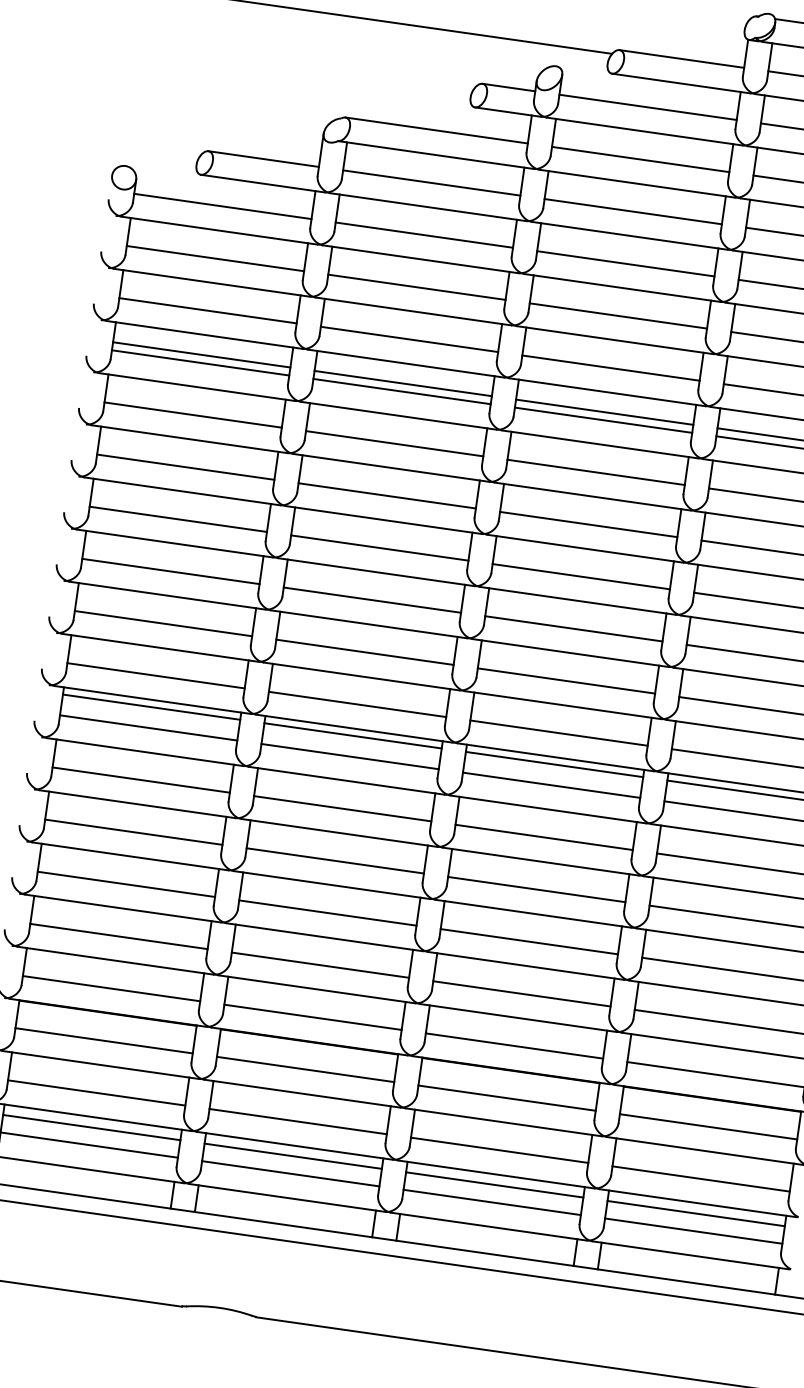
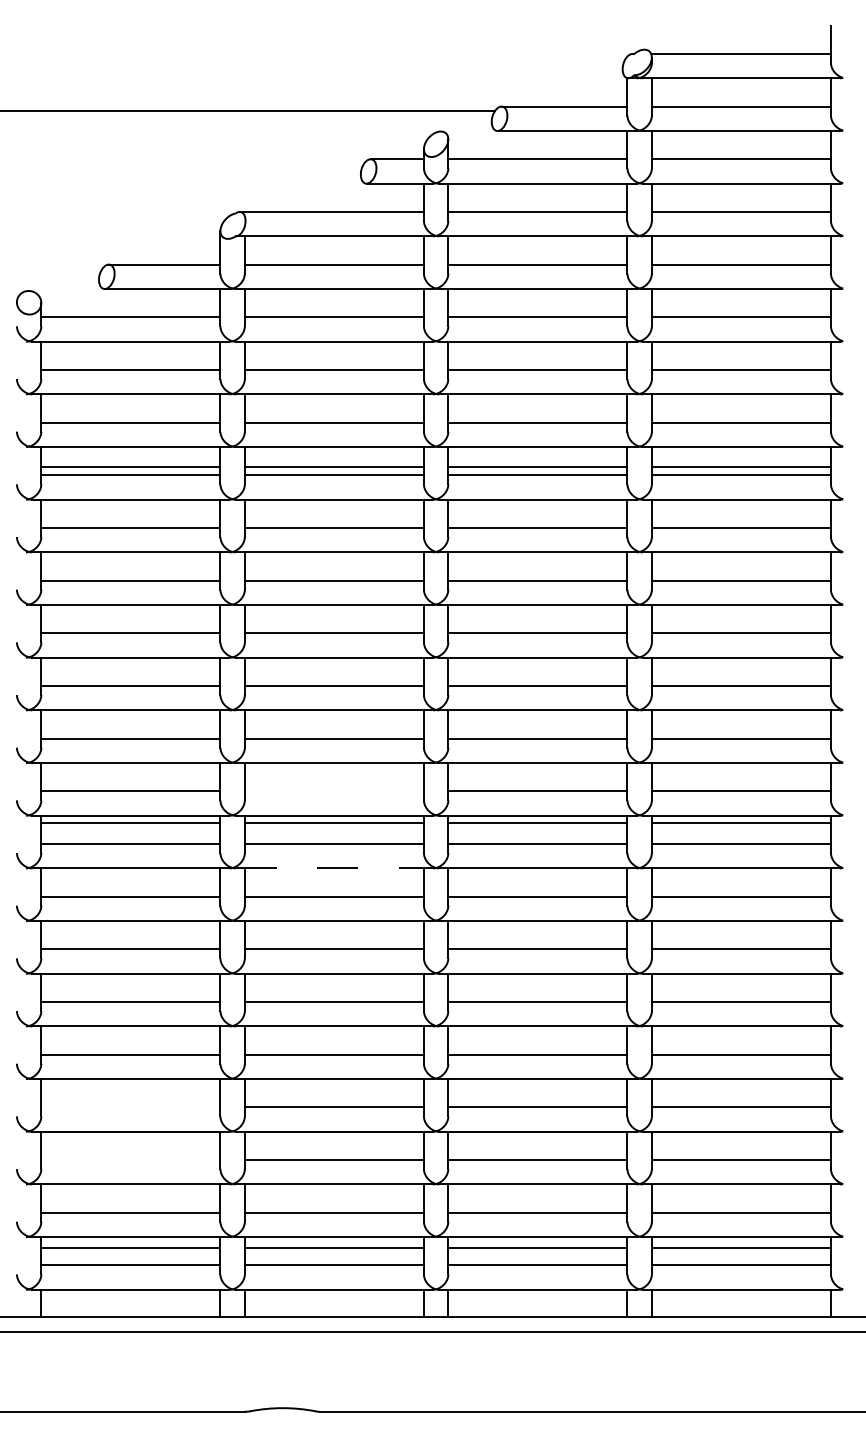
line: (356, 704) -> (333, 791), removed
line: (346, 780) -> (334, 868), solid -> dashed
line: (111, 988) -> (130, 1107), removed
line: (103, 1041) -> (130, 1160), removed

